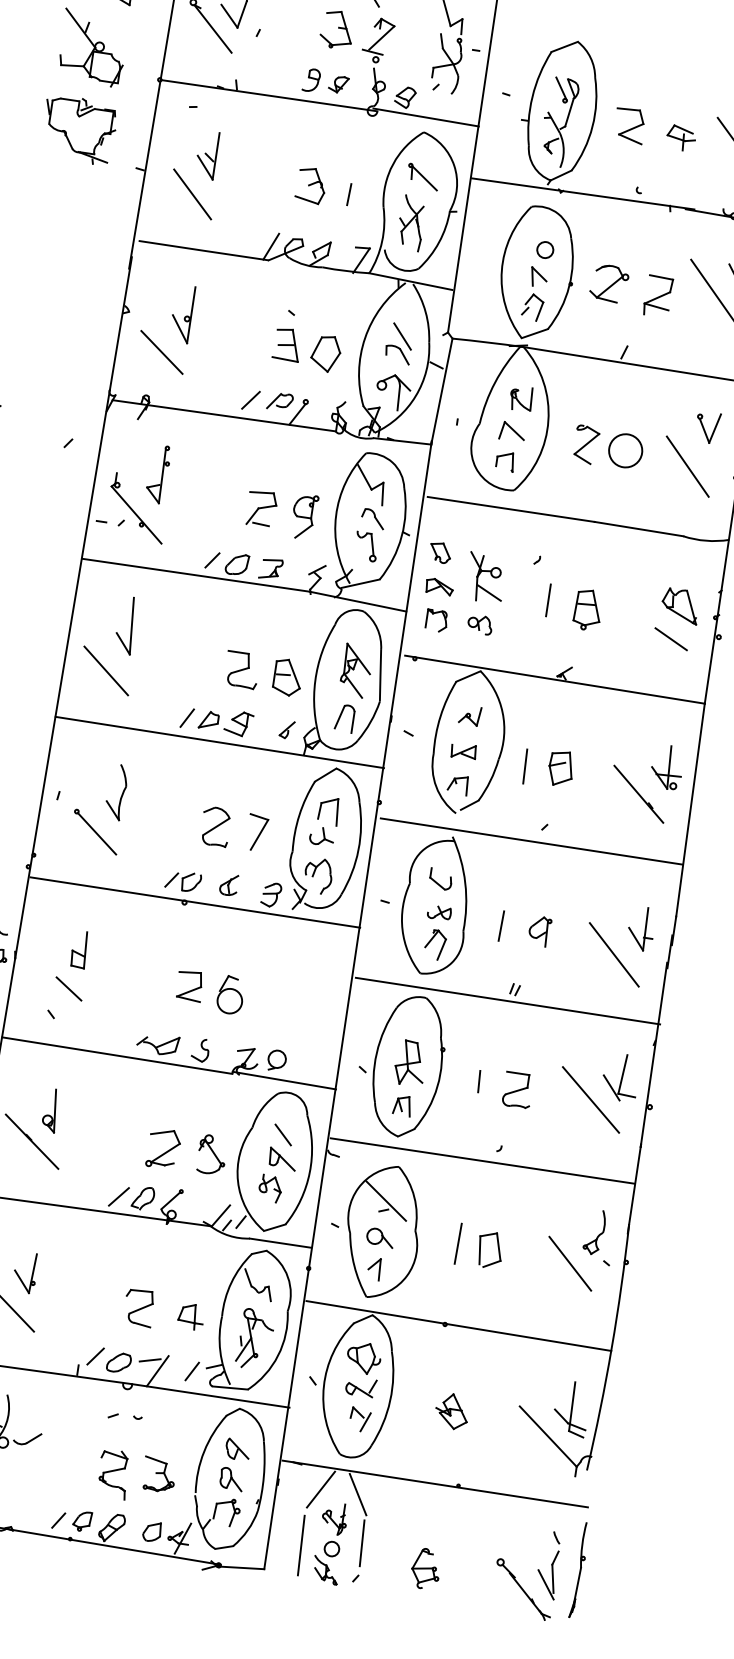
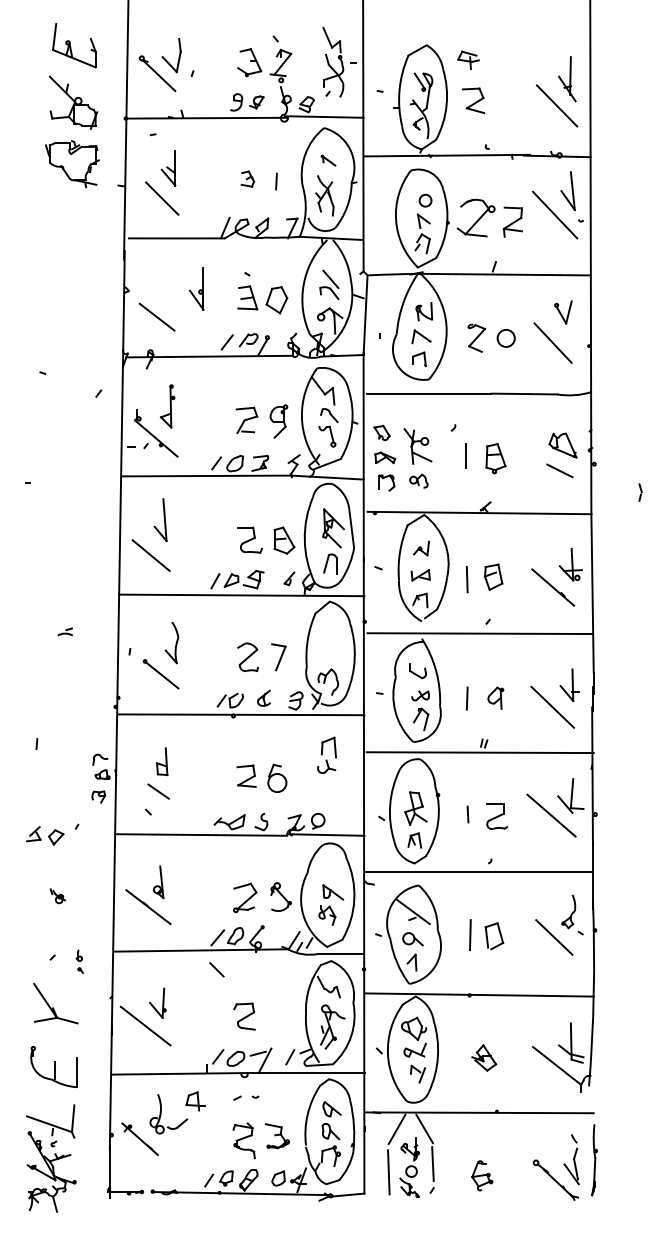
part: (681, 137) -> (468, 59), moved
part: (423, 176) -> (328, 160), size x0.6
part: (310, 184) -> (247, 178), size x0.6
part: (608, 283) -> (475, 218), size x1.4
part: (182, 313) -> (196, 288), moved
circle: (626, 451) -> (506, 338), size x0.7
part: (324, 819) -> (326, 754), moved
line: (282, 1134) -> (216, 969), moved
part: (191, 1316) -> (195, 1101), moved

